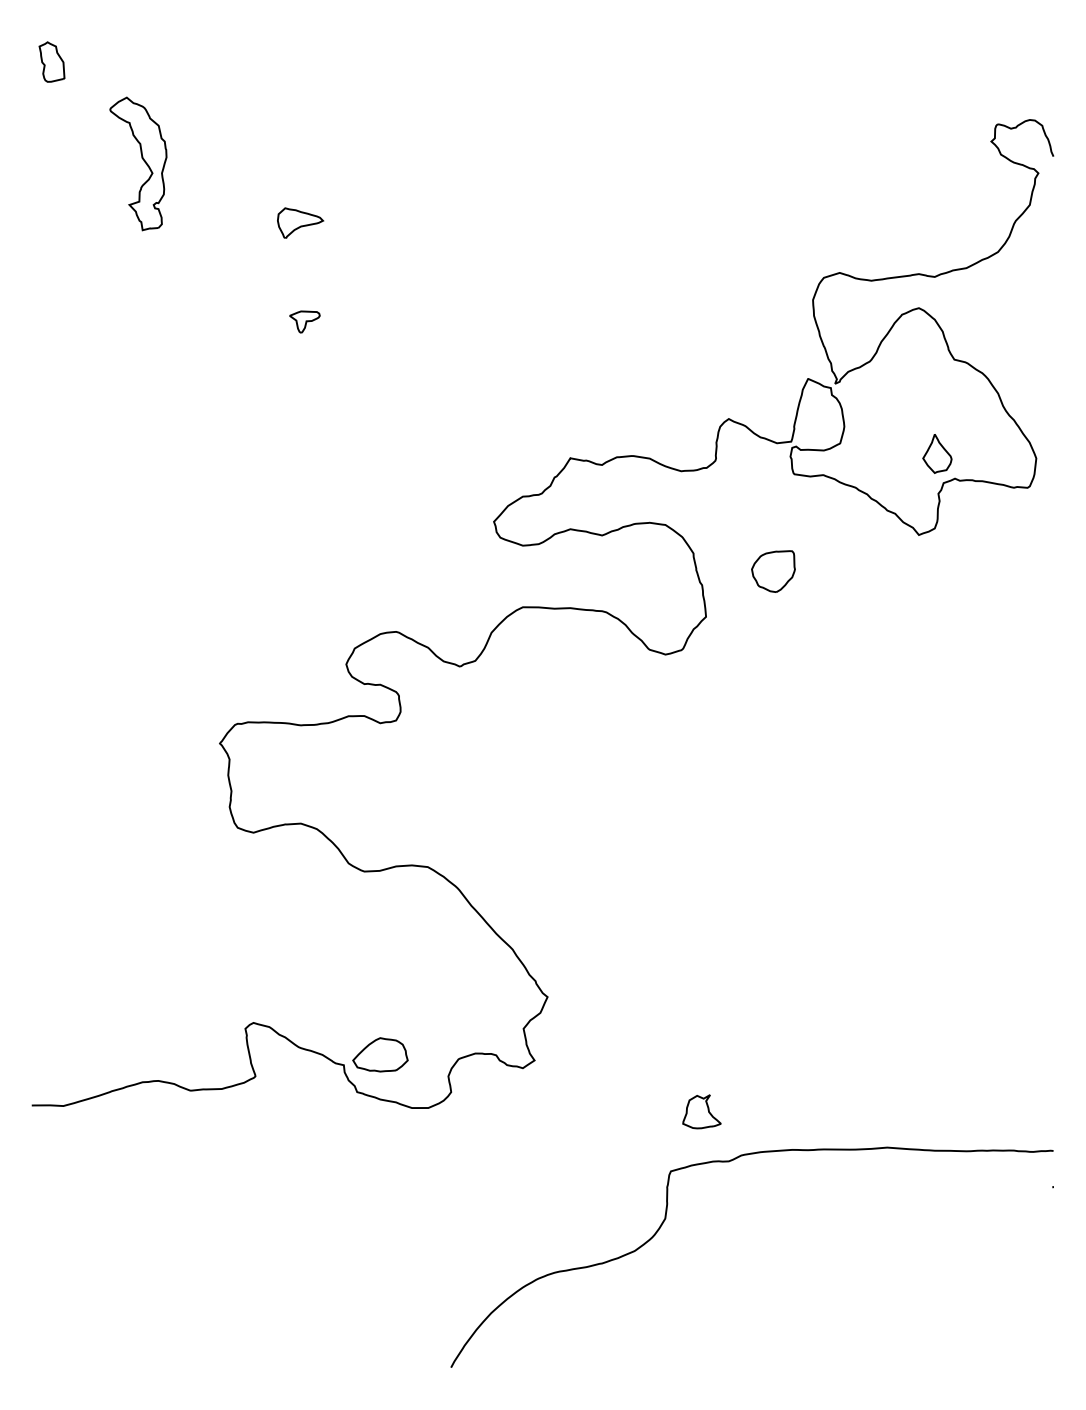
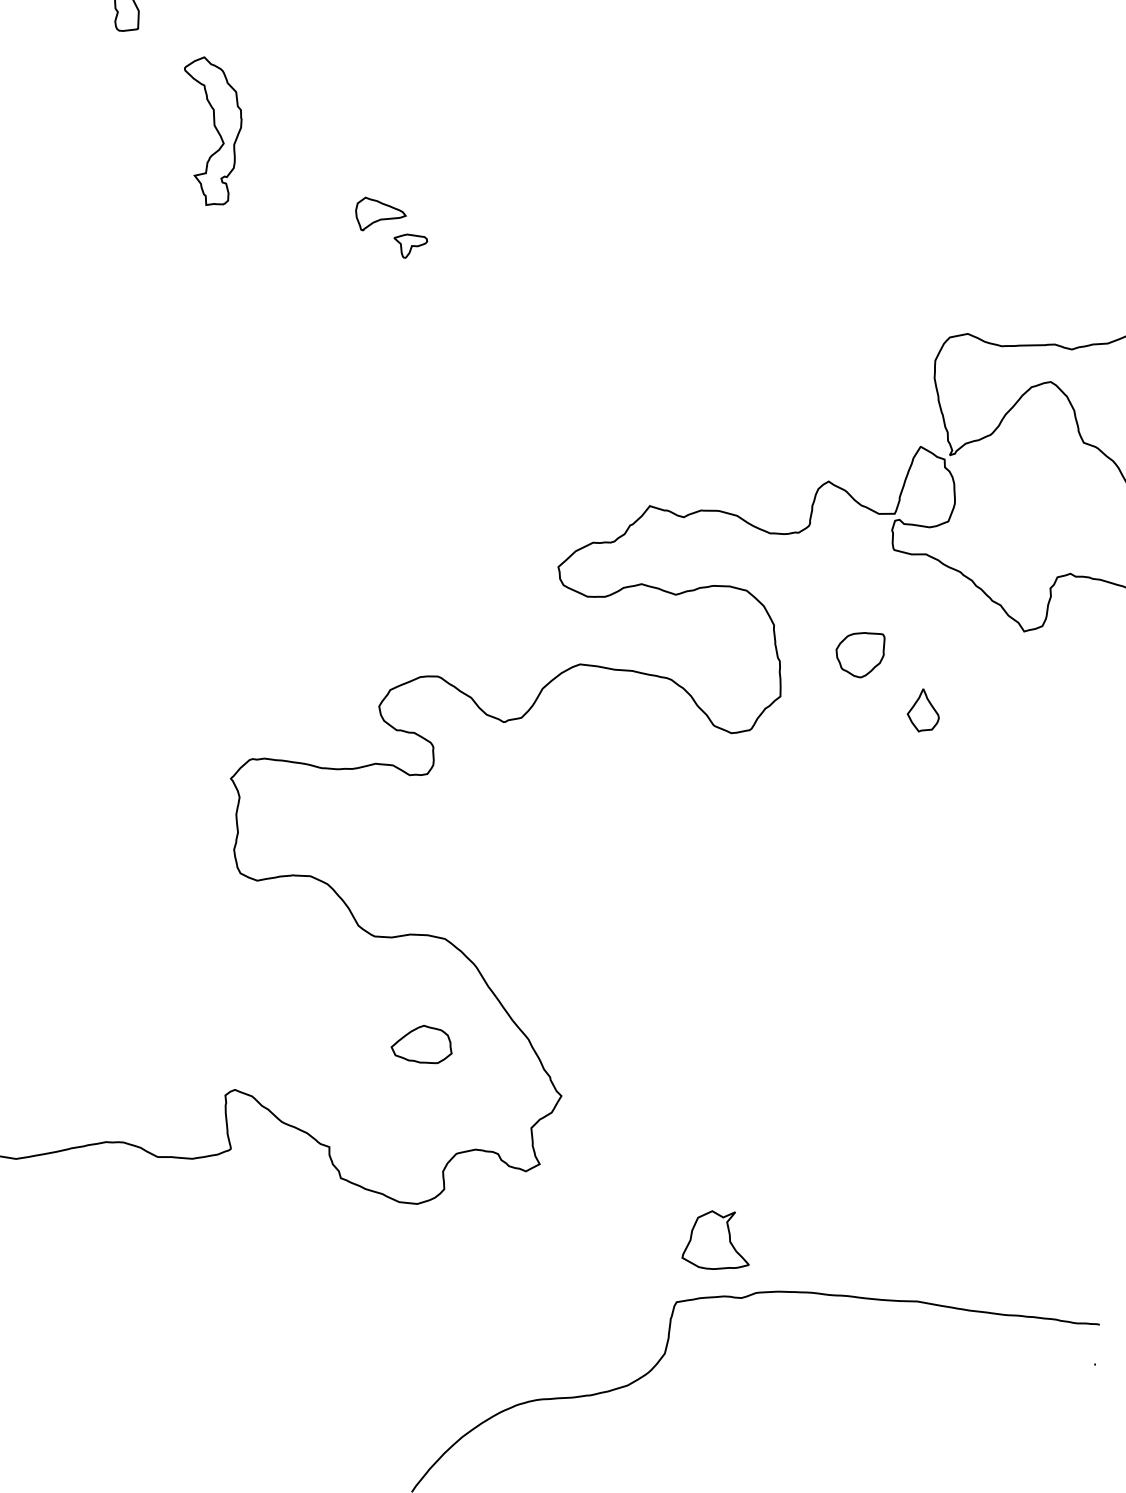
part: (304, 321) -> (409, 245), moved
part: (937, 453) -> (924, 710), moved
part: (380, 1054) -> (422, 1043), moved
part: (701, 1111) -> (717, 1239), size x1.6

